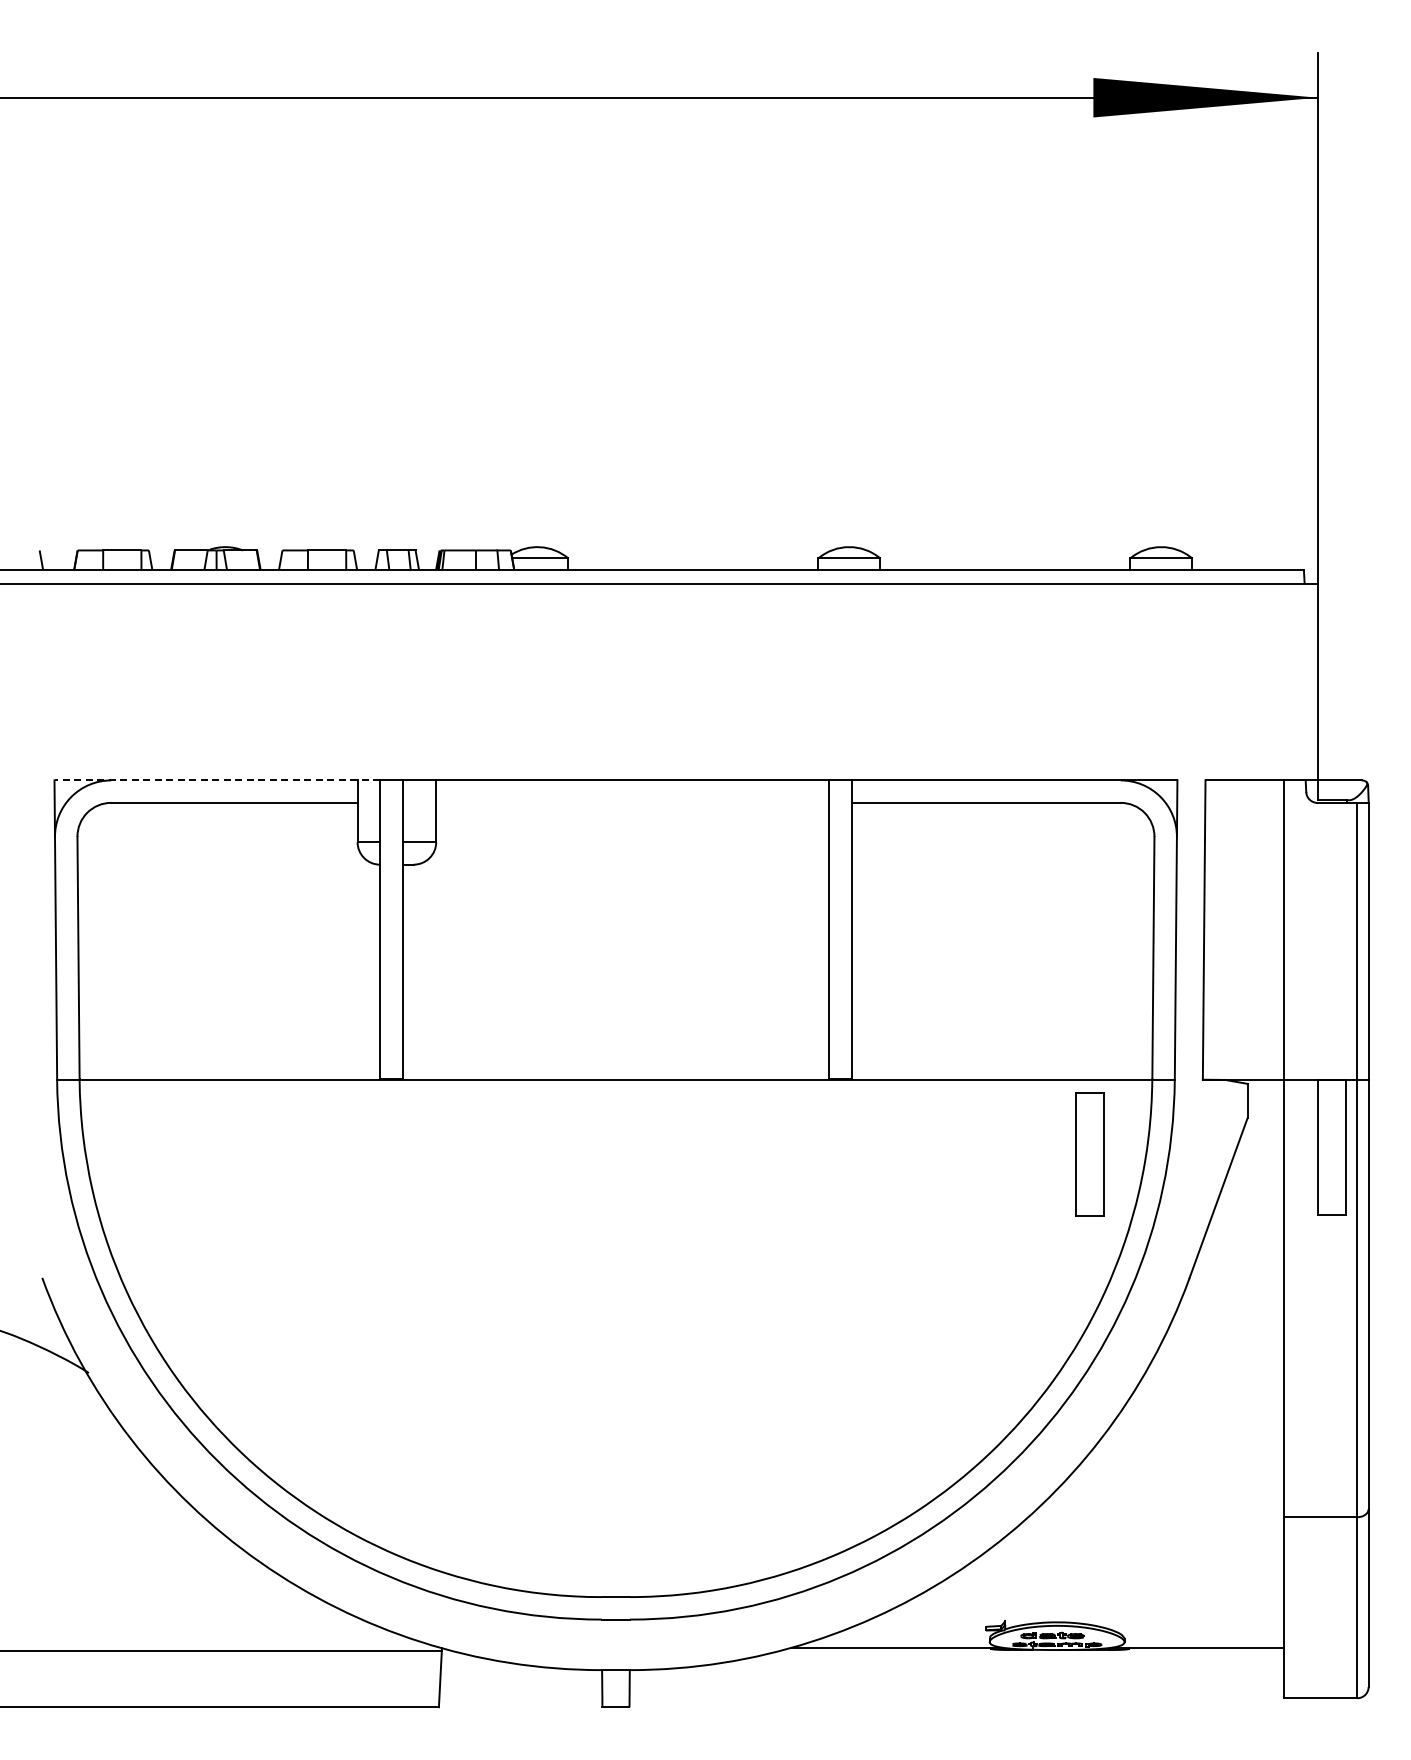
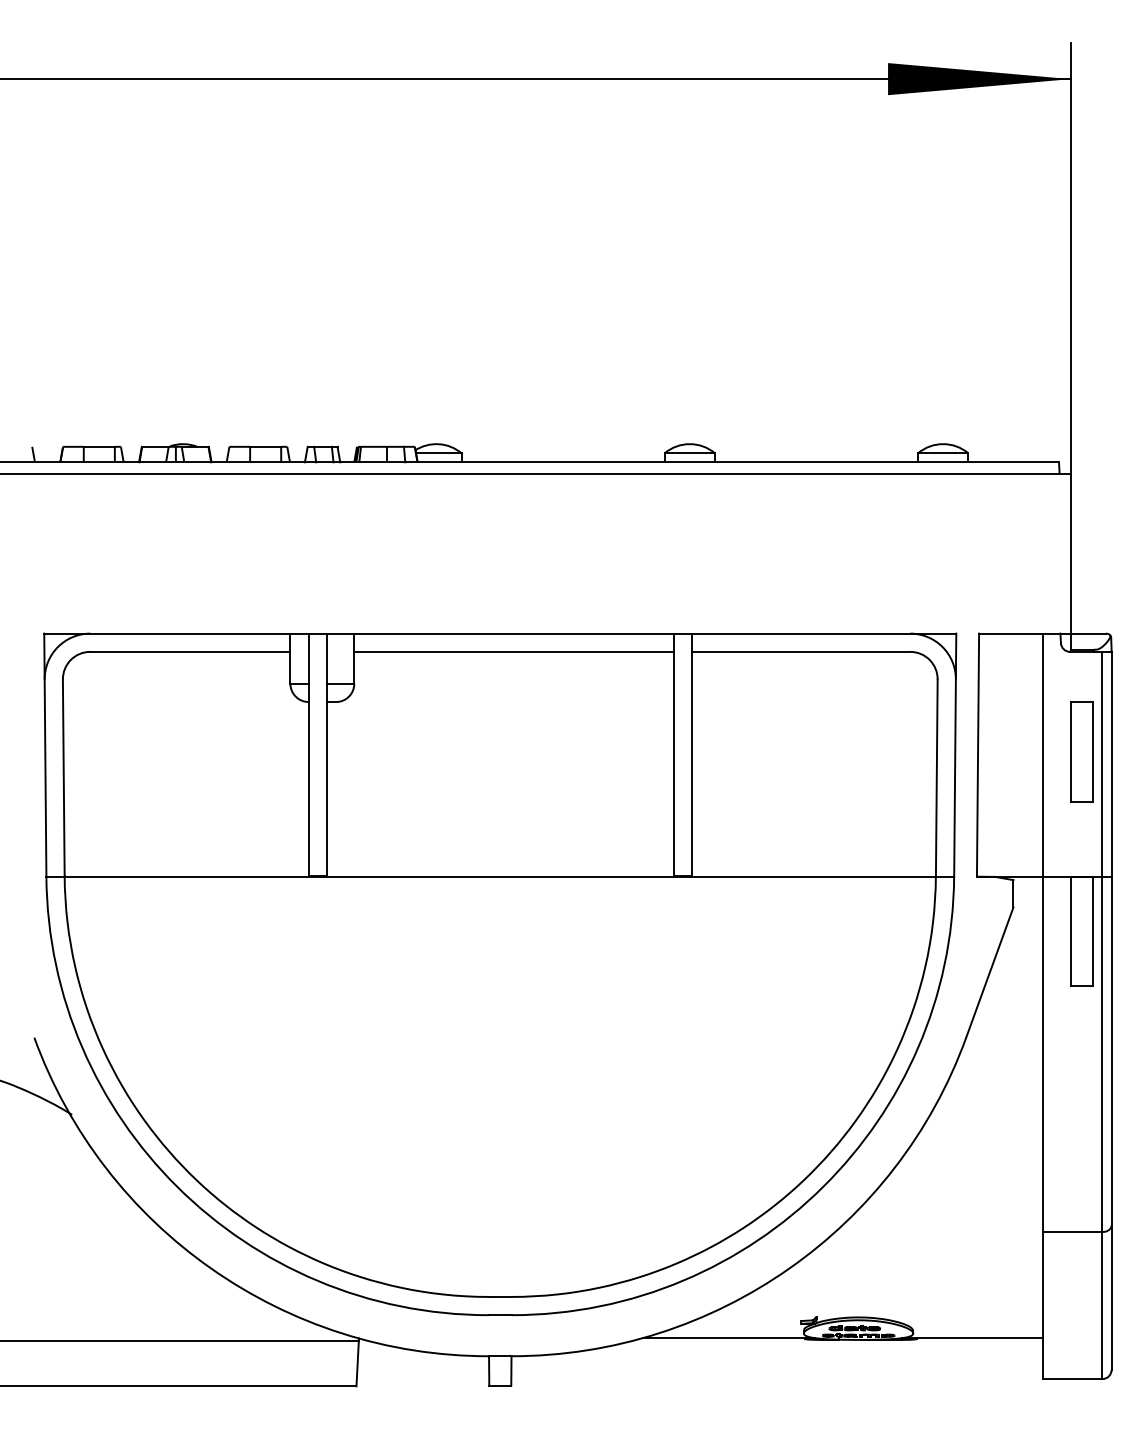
line: (217, 780) -> (176, 633), dashed -> solid
line: (632, 802) -> (513, 651), added
part: (1089, 1154) -> (1081, 752), moved

